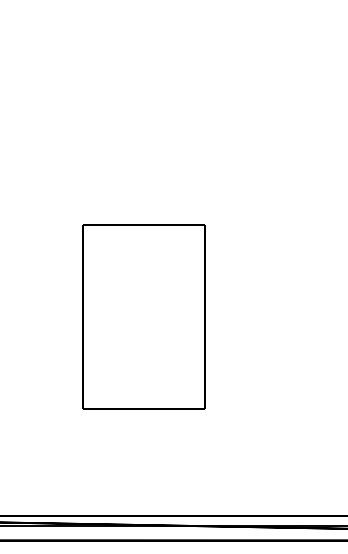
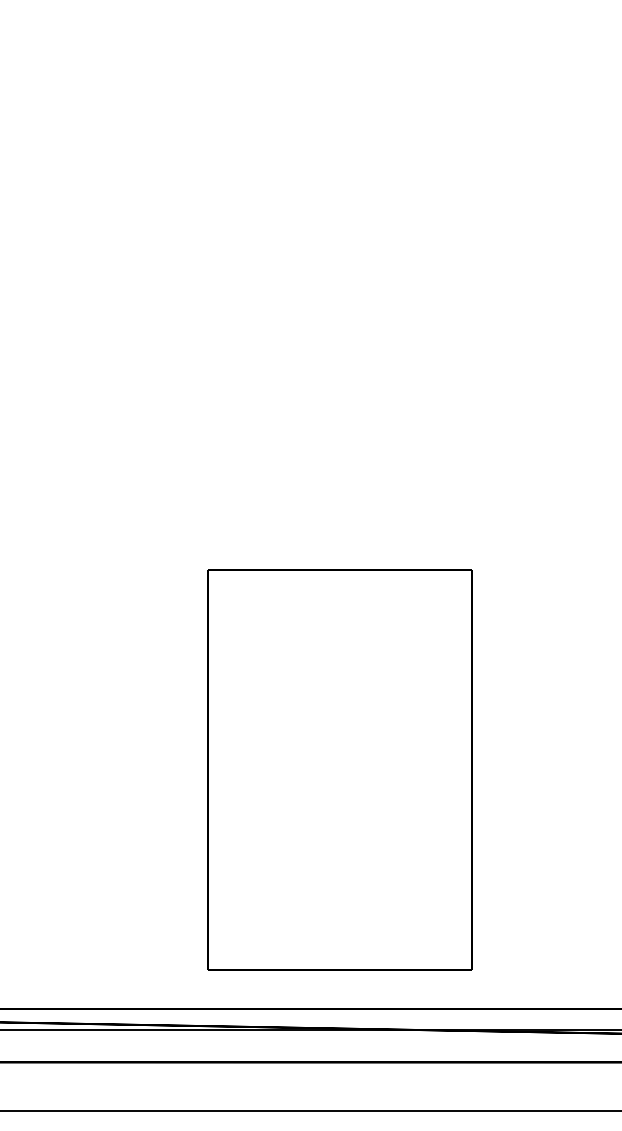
part: (143, 316) -> (338, 768), moved

